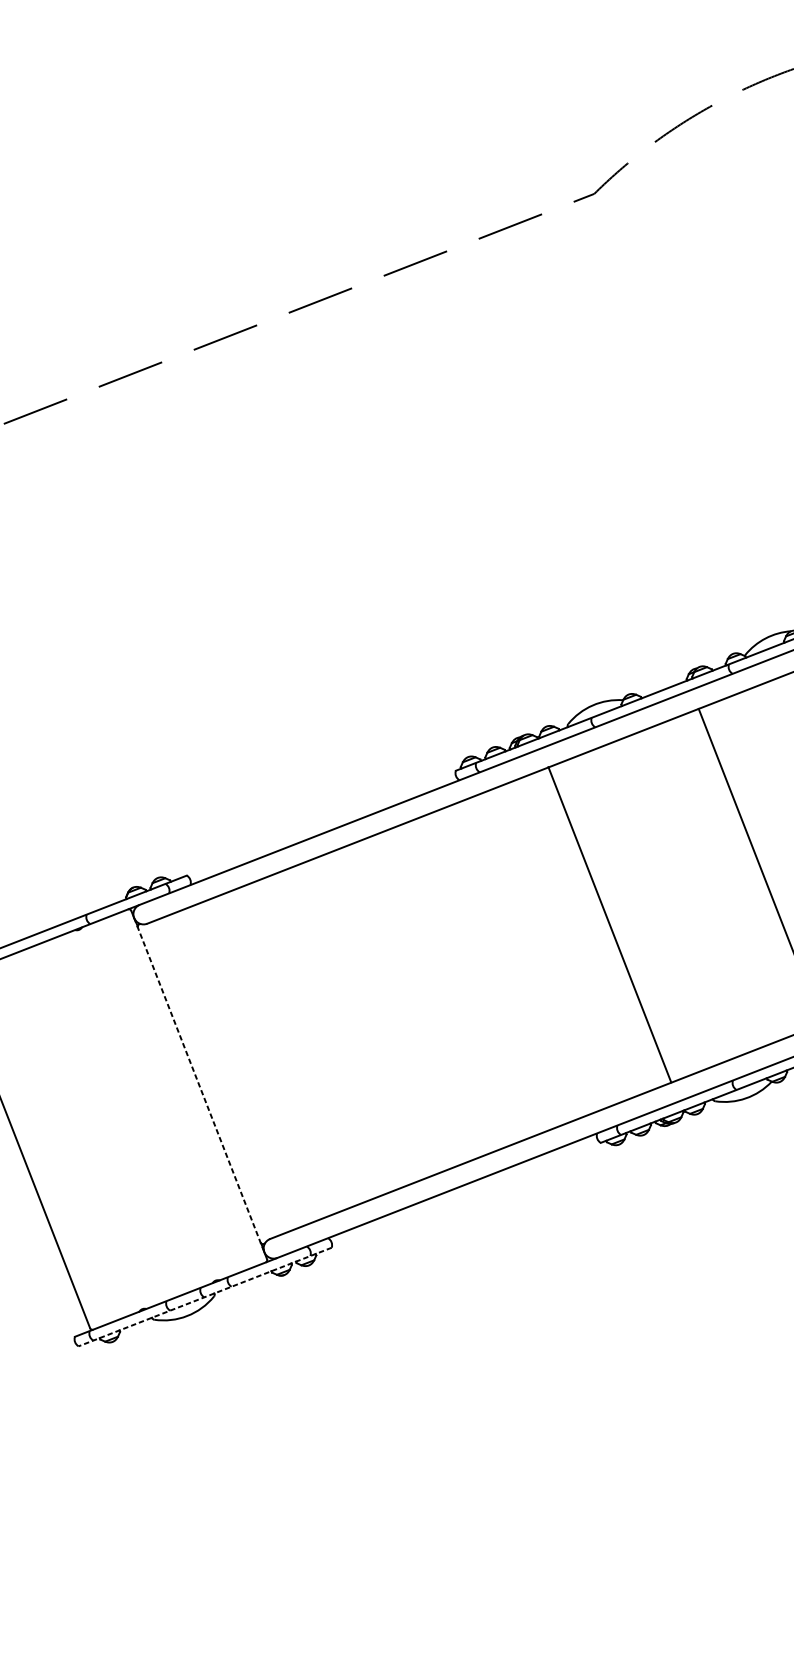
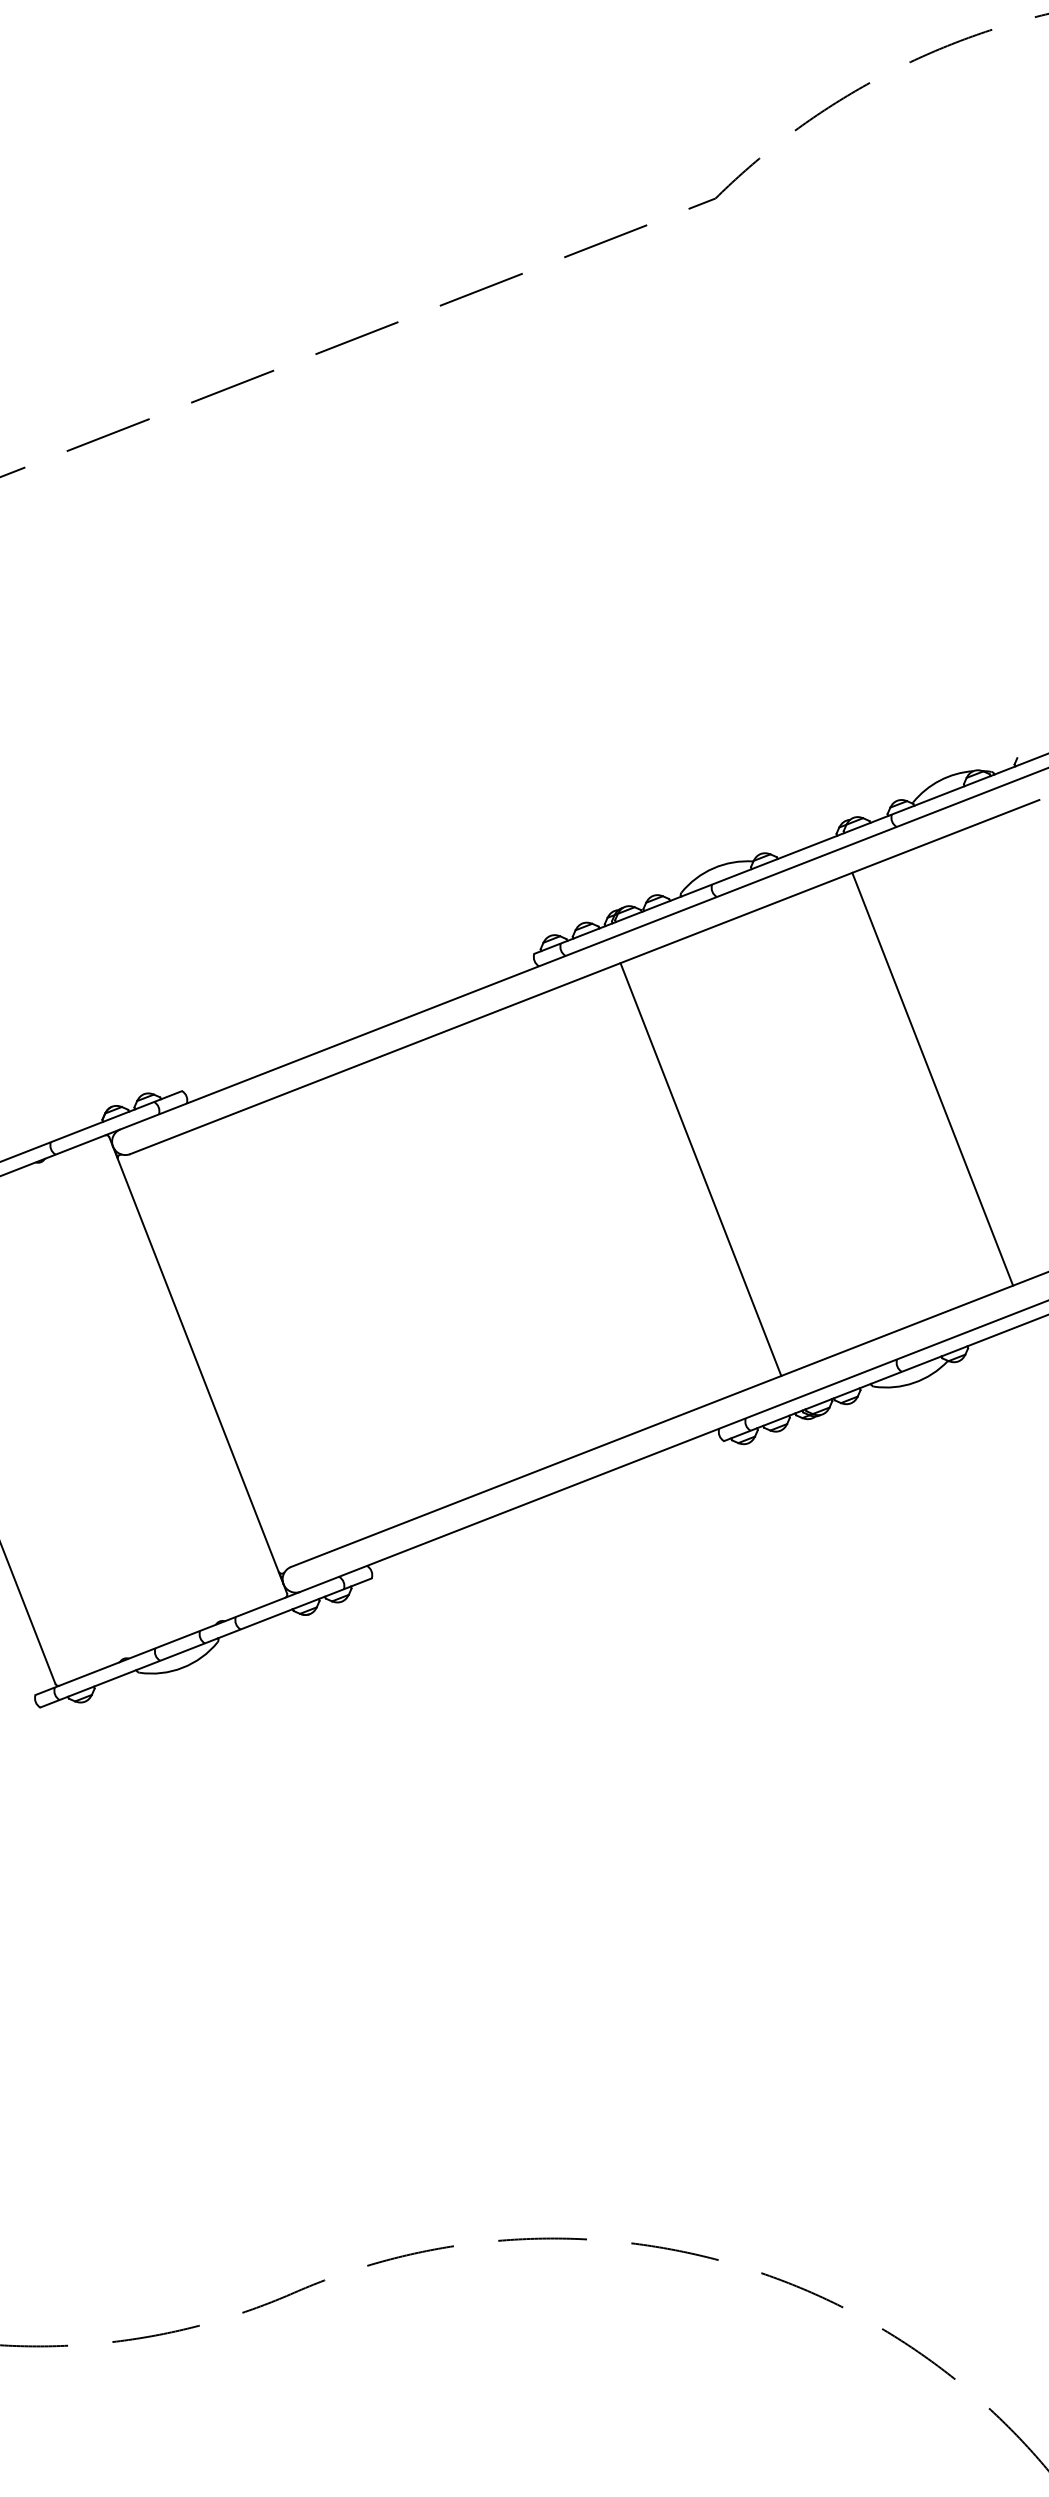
line: (609, 924) -> (700, 1169), moved
line: (199, 1085) -> (198, 1365), dashed -> solid
line: (205, 1296) -> (206, 1642), dashed -> solid

